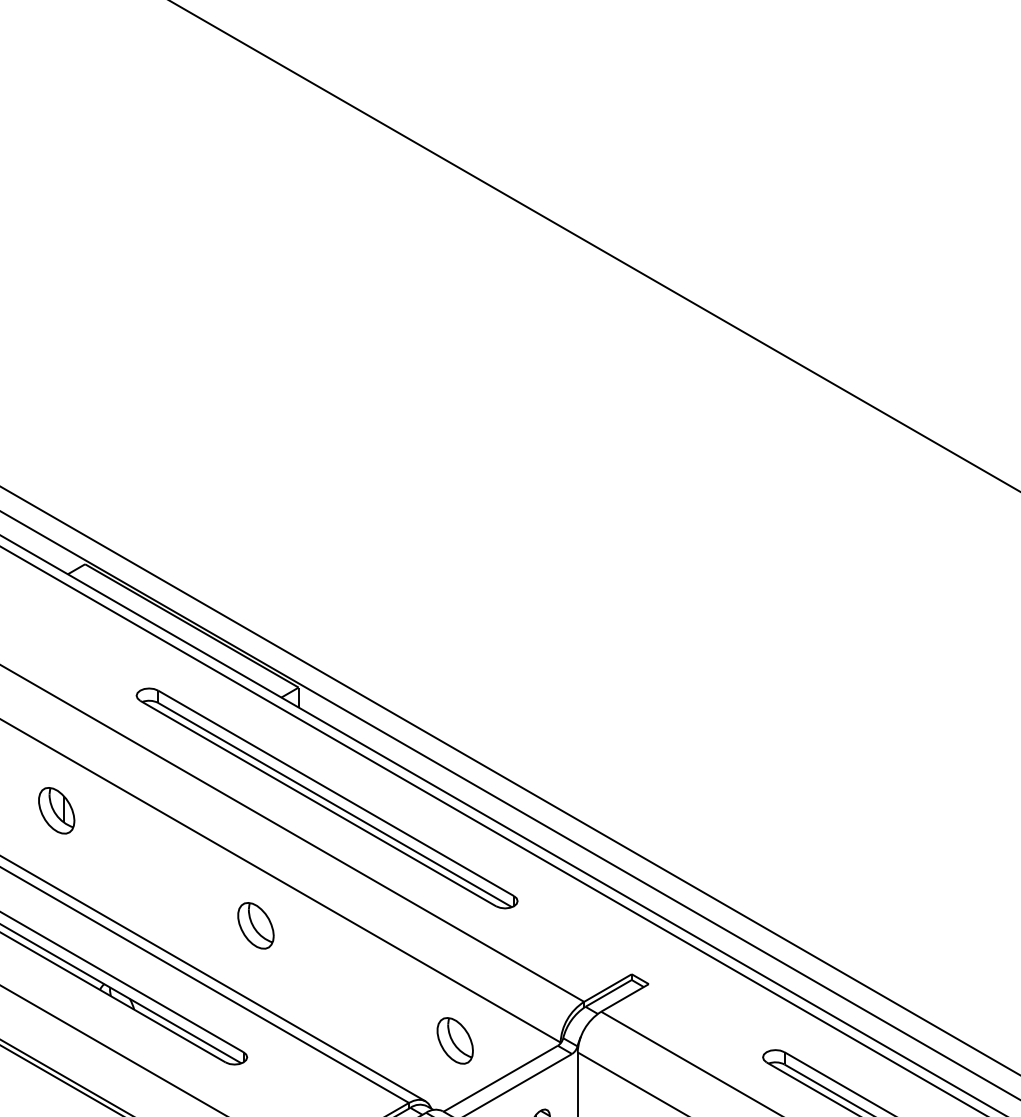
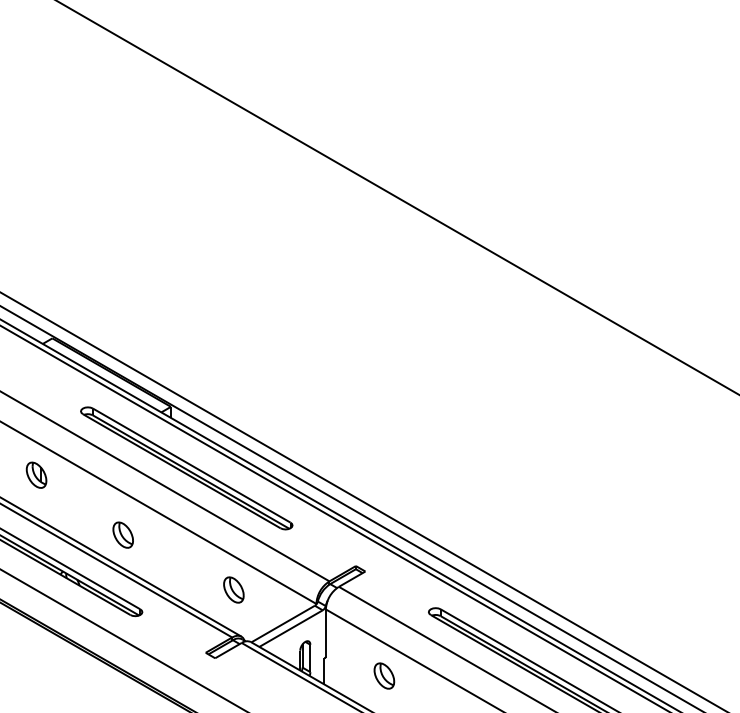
part: (254, 924) -> (122, 534), moved
part: (454, 1039) -> (233, 589), moved

